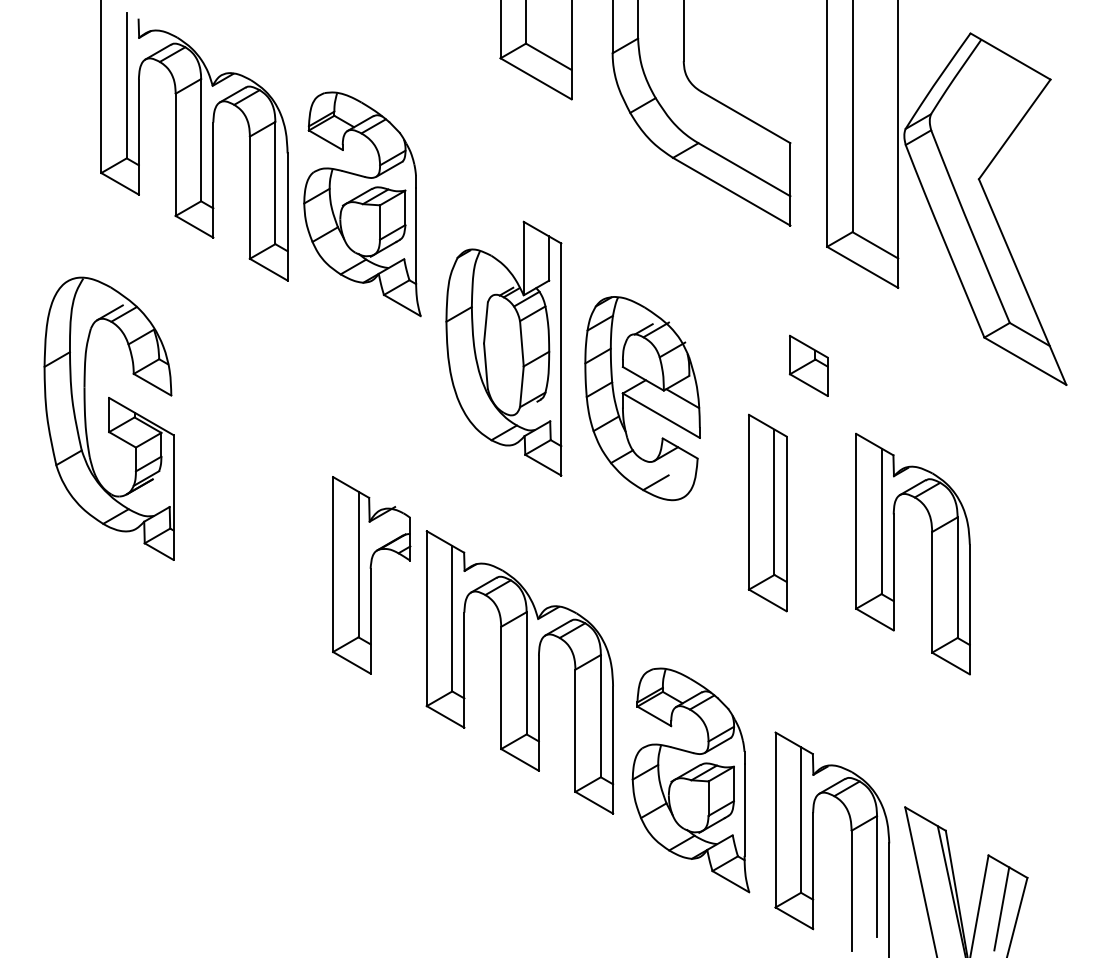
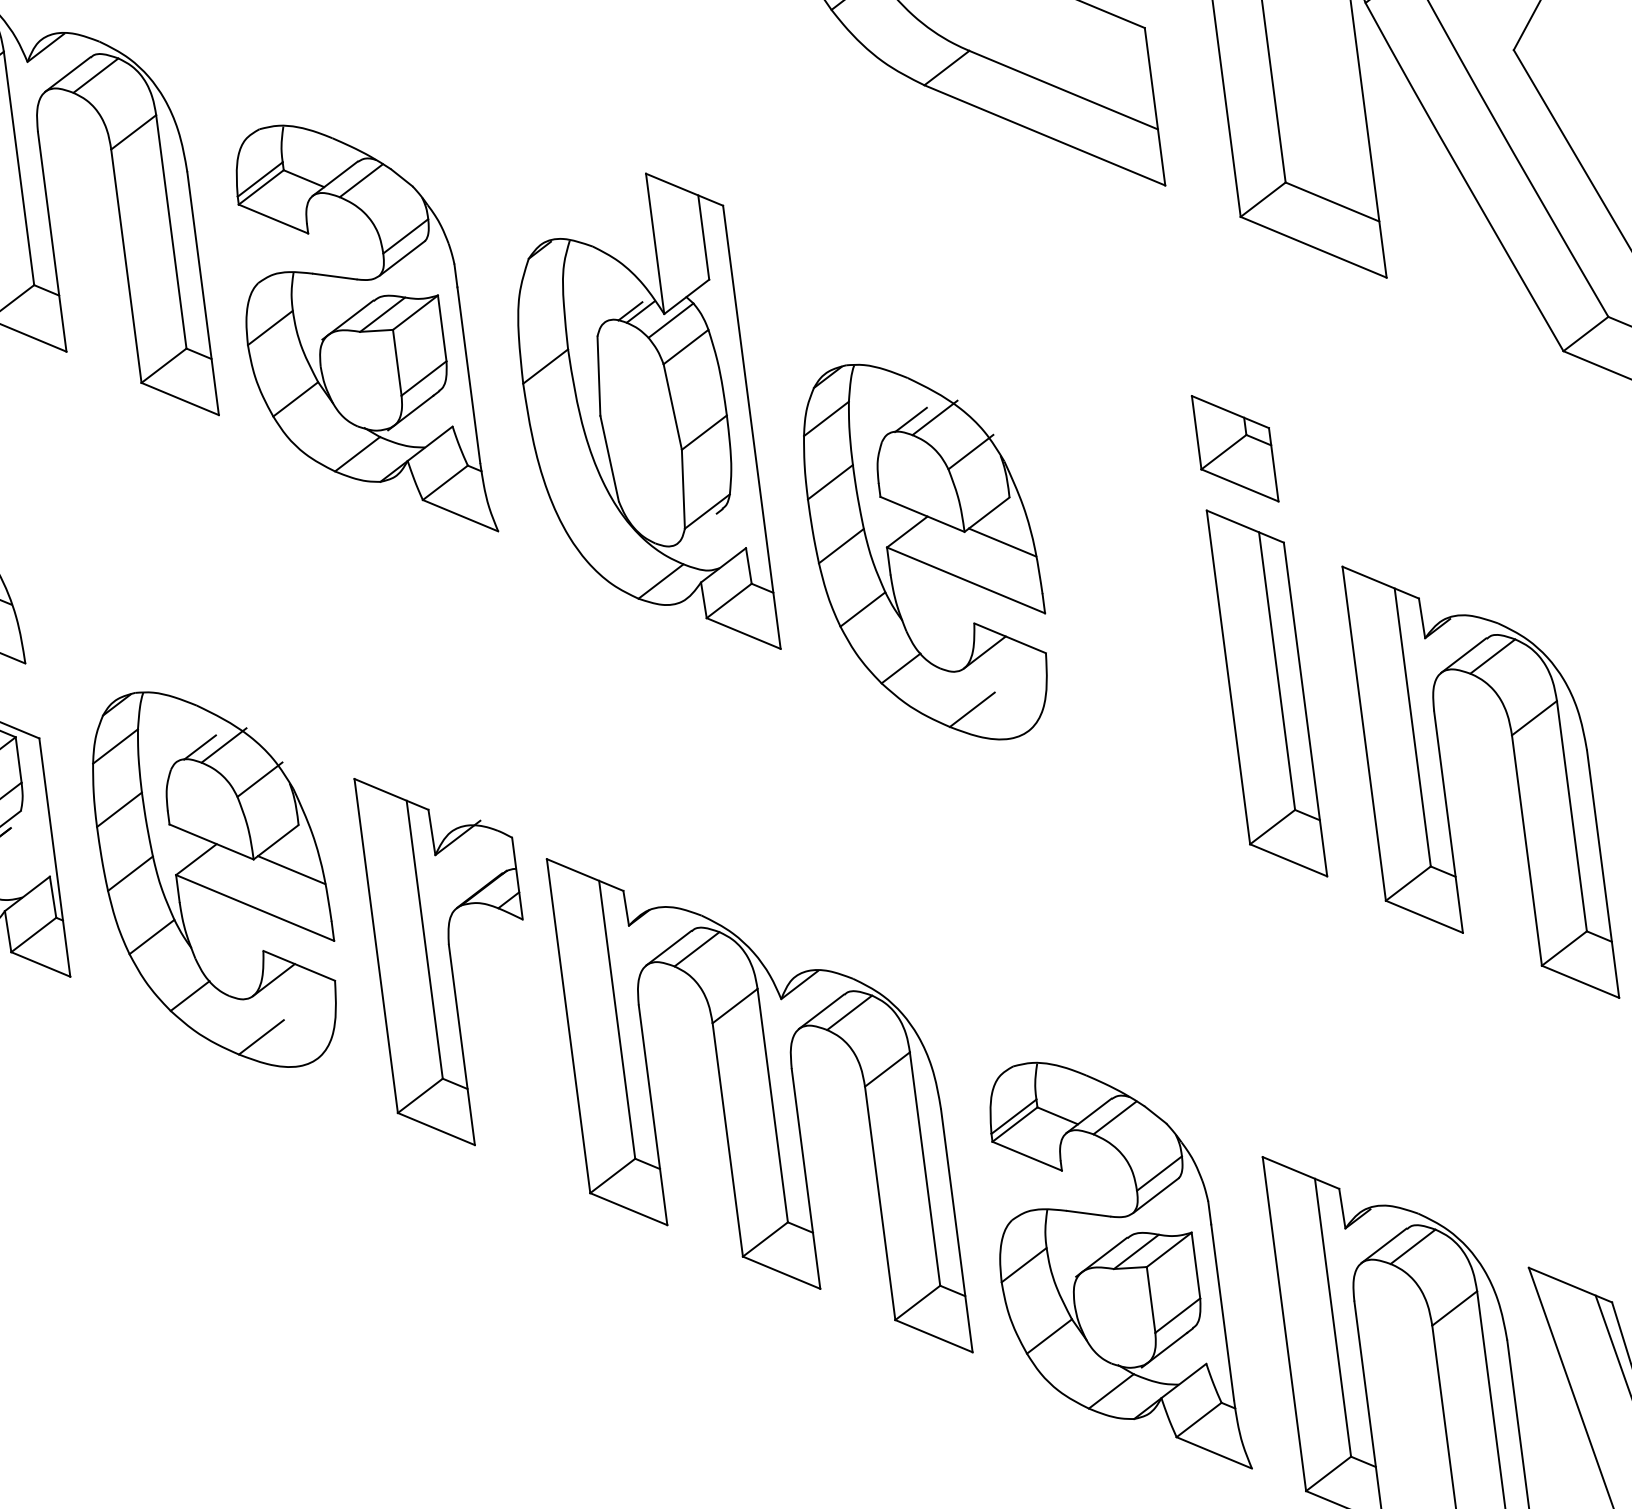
part: (362, 204) -> (359, 332), moved
part: (503, 348) -> (638, 420), moved
part: (767, 512) -> (1266, 692), moved
part: (254, 519) -> (214, 879), added

